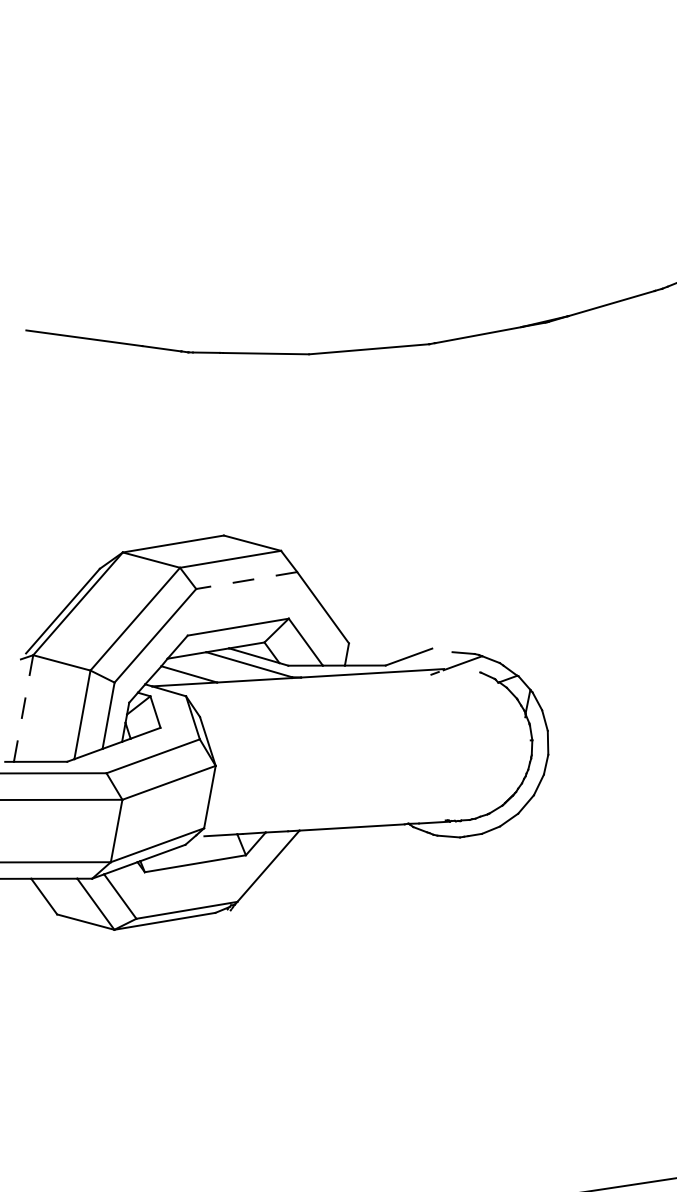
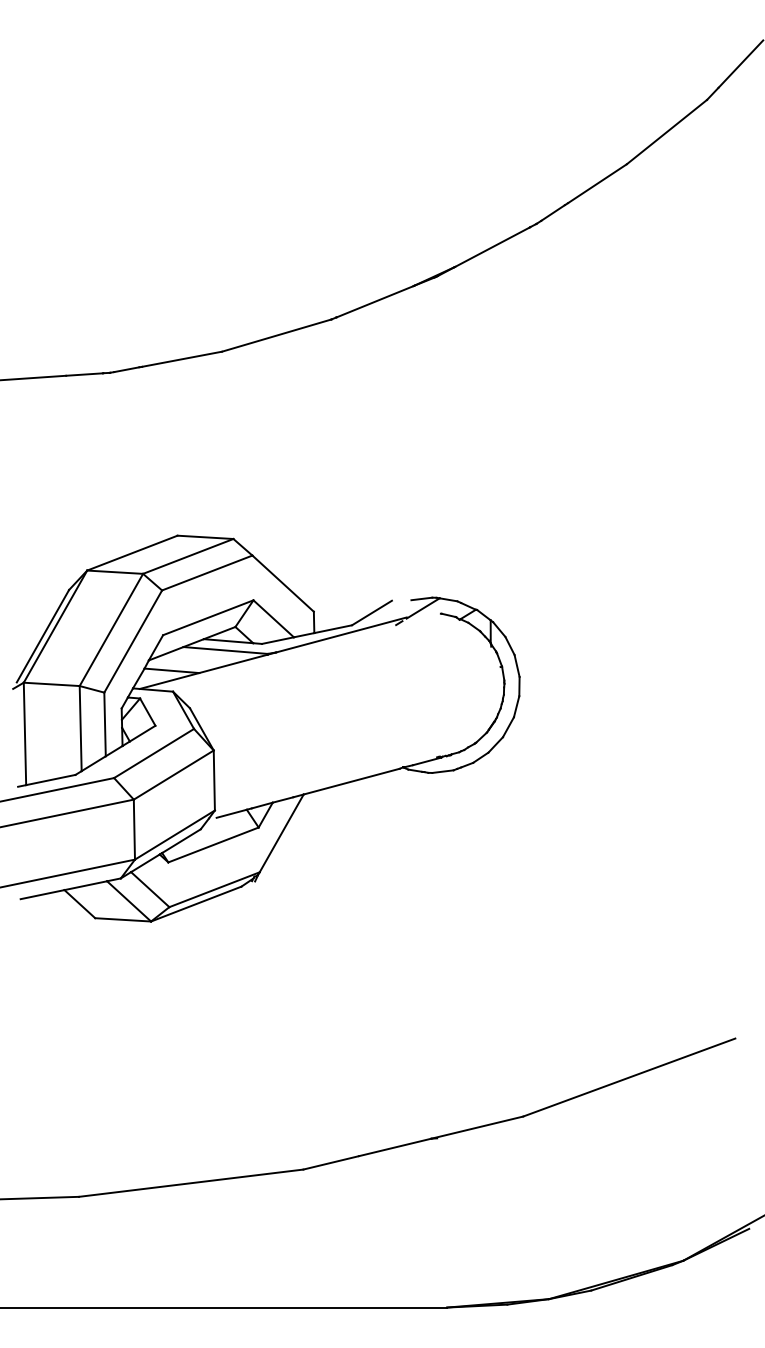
line: (245, 580) -> (206, 573), dashed -> solid
line: (23, 707) -> (24, 733), dashed -> solid

